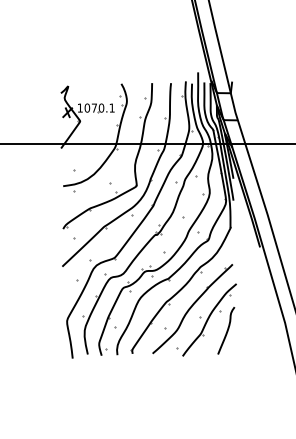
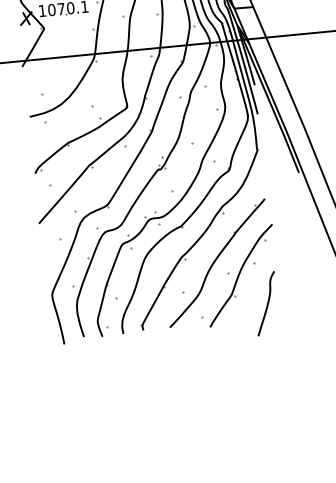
curve: (226, 330) -> (266, 303), moved

